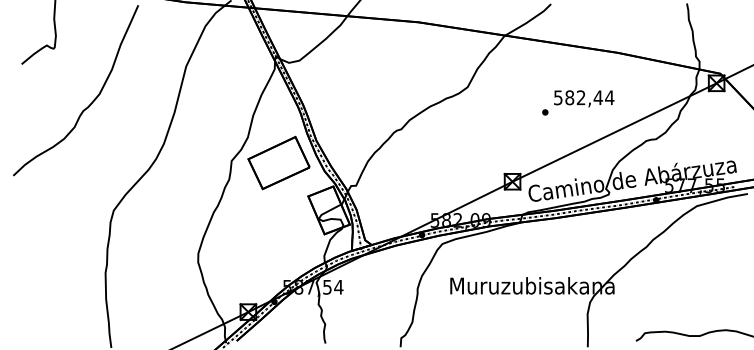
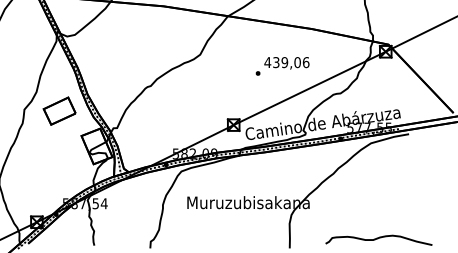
text: (583, 97) -> (286, 62), 582,44 -> 439,06
part: (278, 162) -> (59, 110), size x0.7

